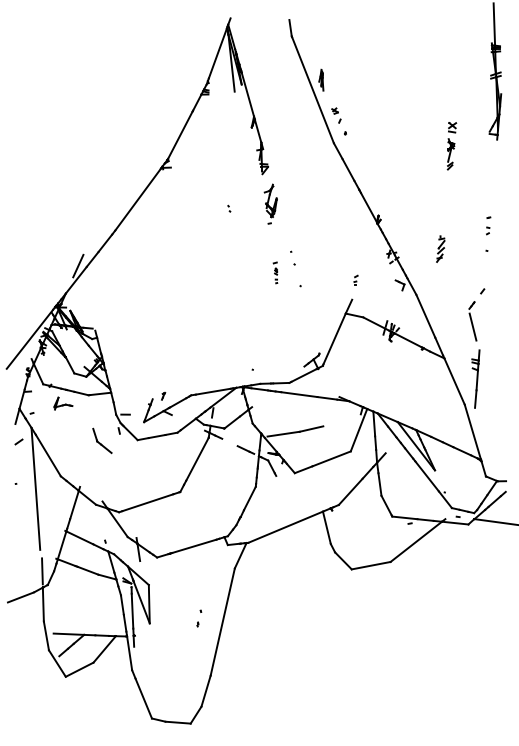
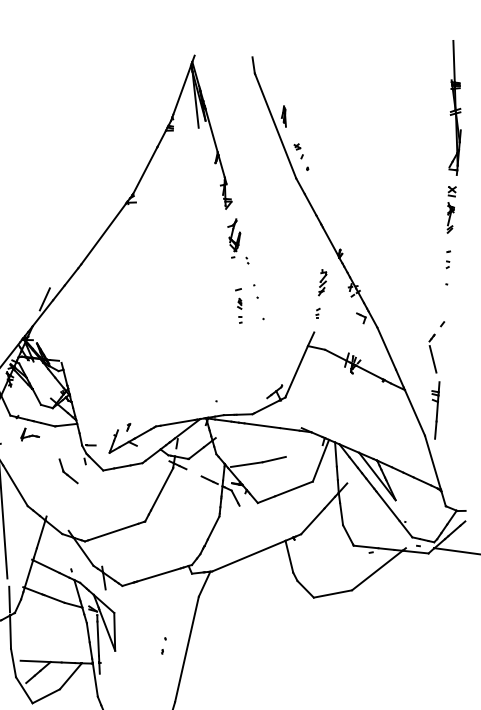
part: (451, 146) -> (451, 210), moved
part: (229, 208) -> (247, 260), moved
part: (440, 248) -> (322, 282), moved
part: (275, 272) -> (238, 305), size x1.67

